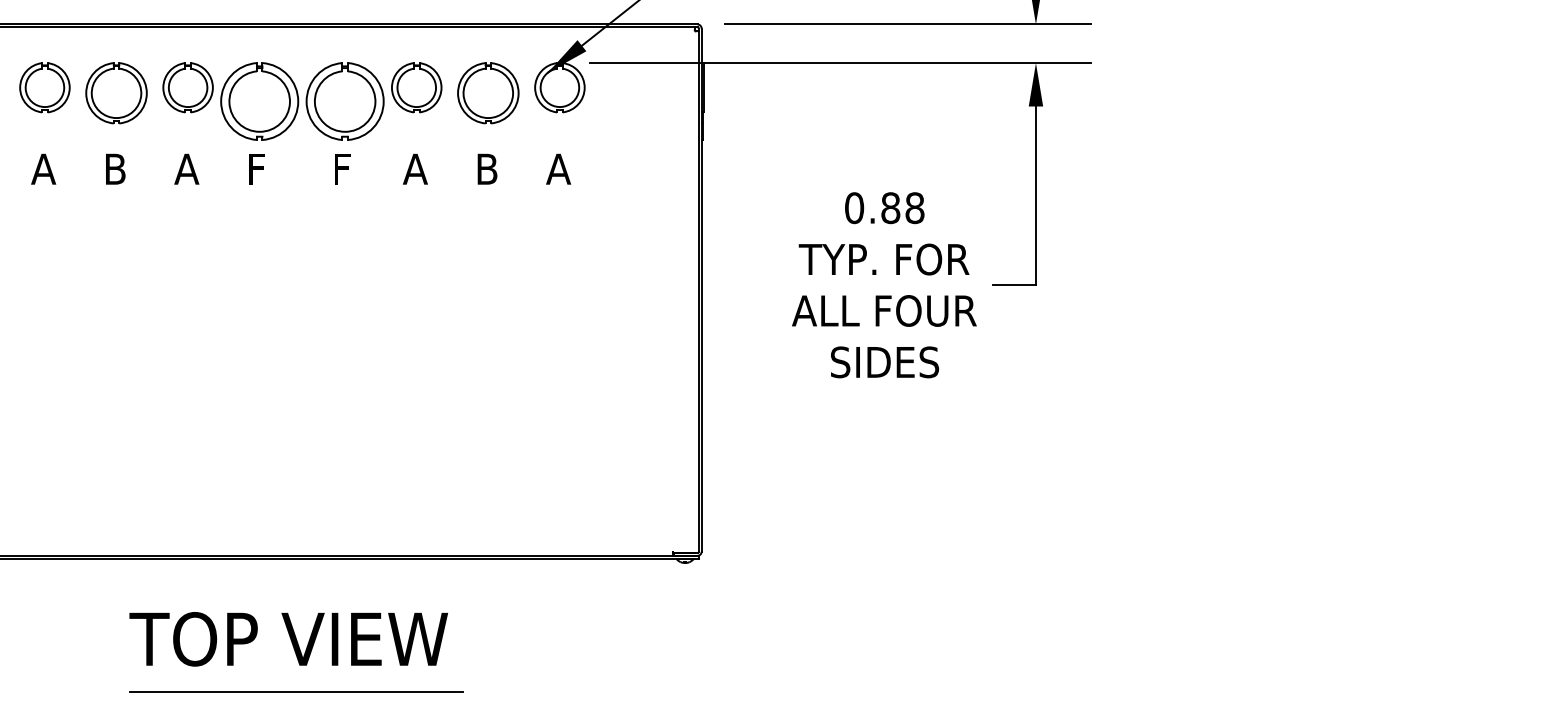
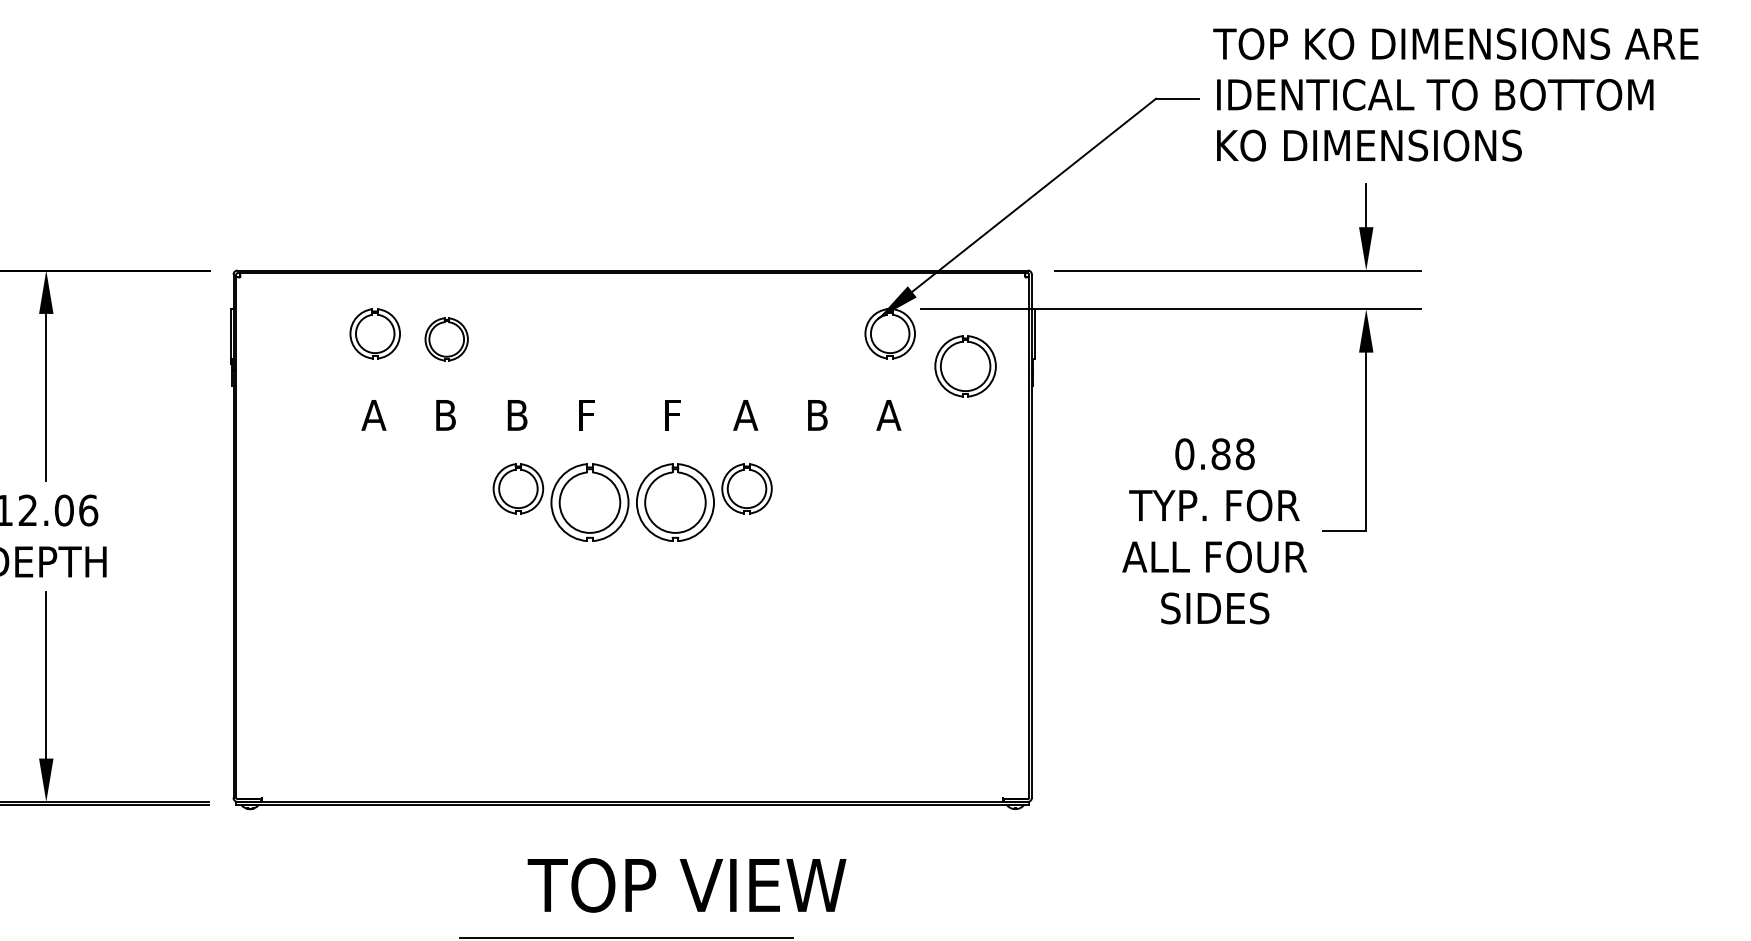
part: (116, 93) -> (446, 339), size x0.7
part: (488, 93) -> (965, 366), moved
part: (302, 101) -> (632, 502), moved
text: (186, 169) -> (516, 415), A -> B
text: (288, 639) -> (686, 885), moved

